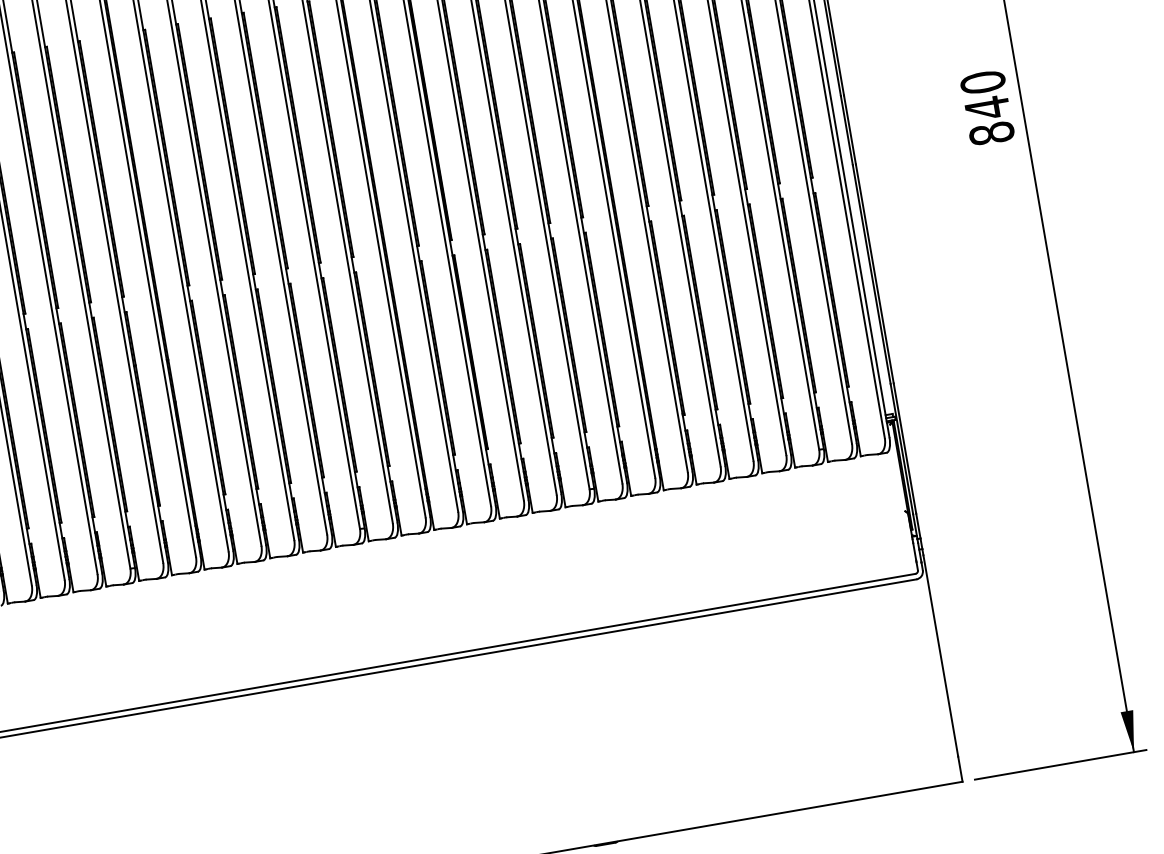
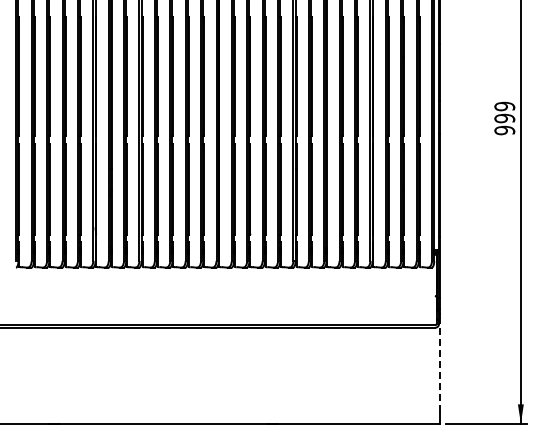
text: (986, 108) -> (504, 118), 840 -> 999
line: (941, 657) -> (440, 365), solid -> dashed

